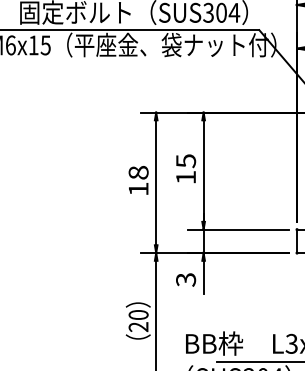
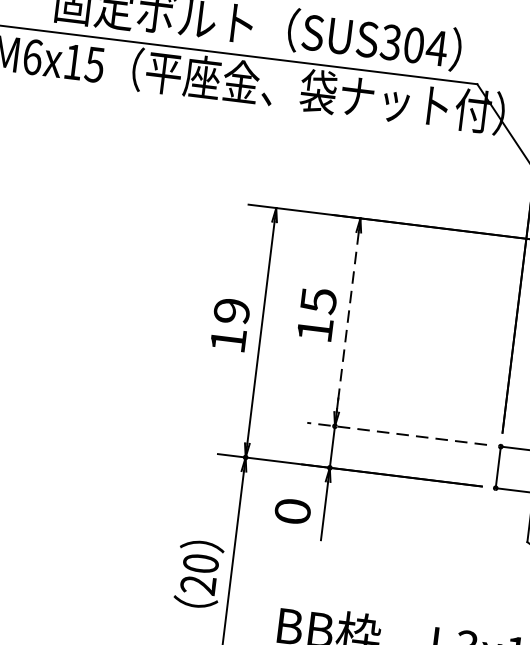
line: (203, 171) -> (347, 323), solid -> dashed
text: (138, 172) -> (231, 310), 18 -> 19
line: (238, 229) -> (396, 433), solid -> dashed
text: (185, 279) -> (291, 510), 3 -> 0

